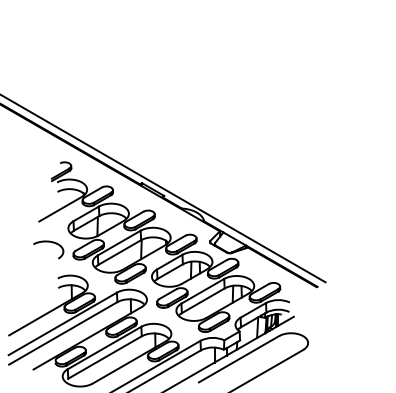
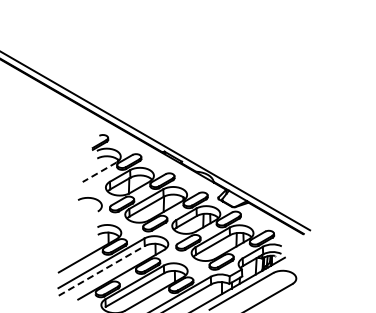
line: (60, 209) -> (99, 172), solid -> dashed
line: (62, 332) -> (101, 270), solid -> dashed

